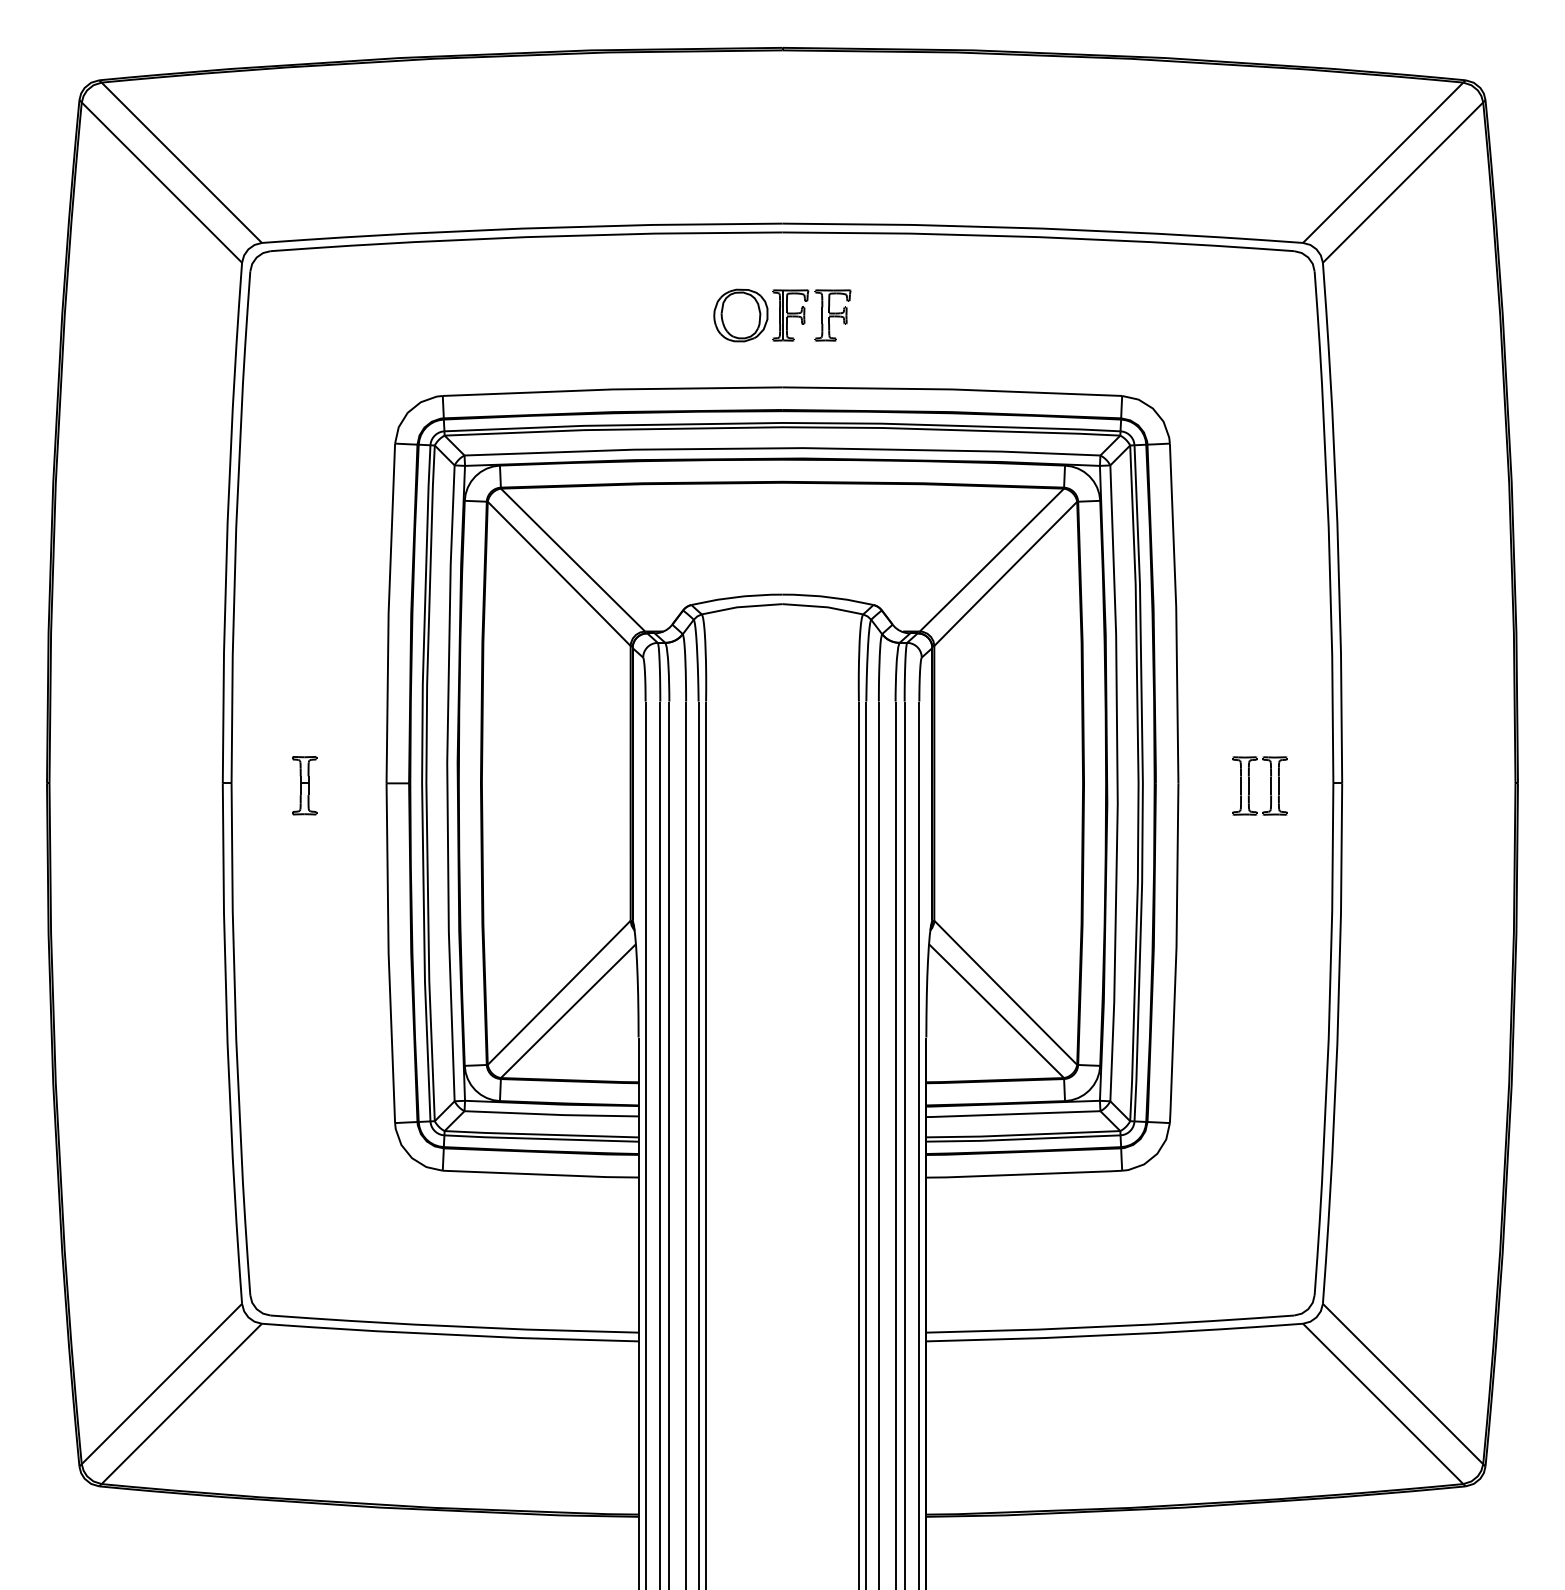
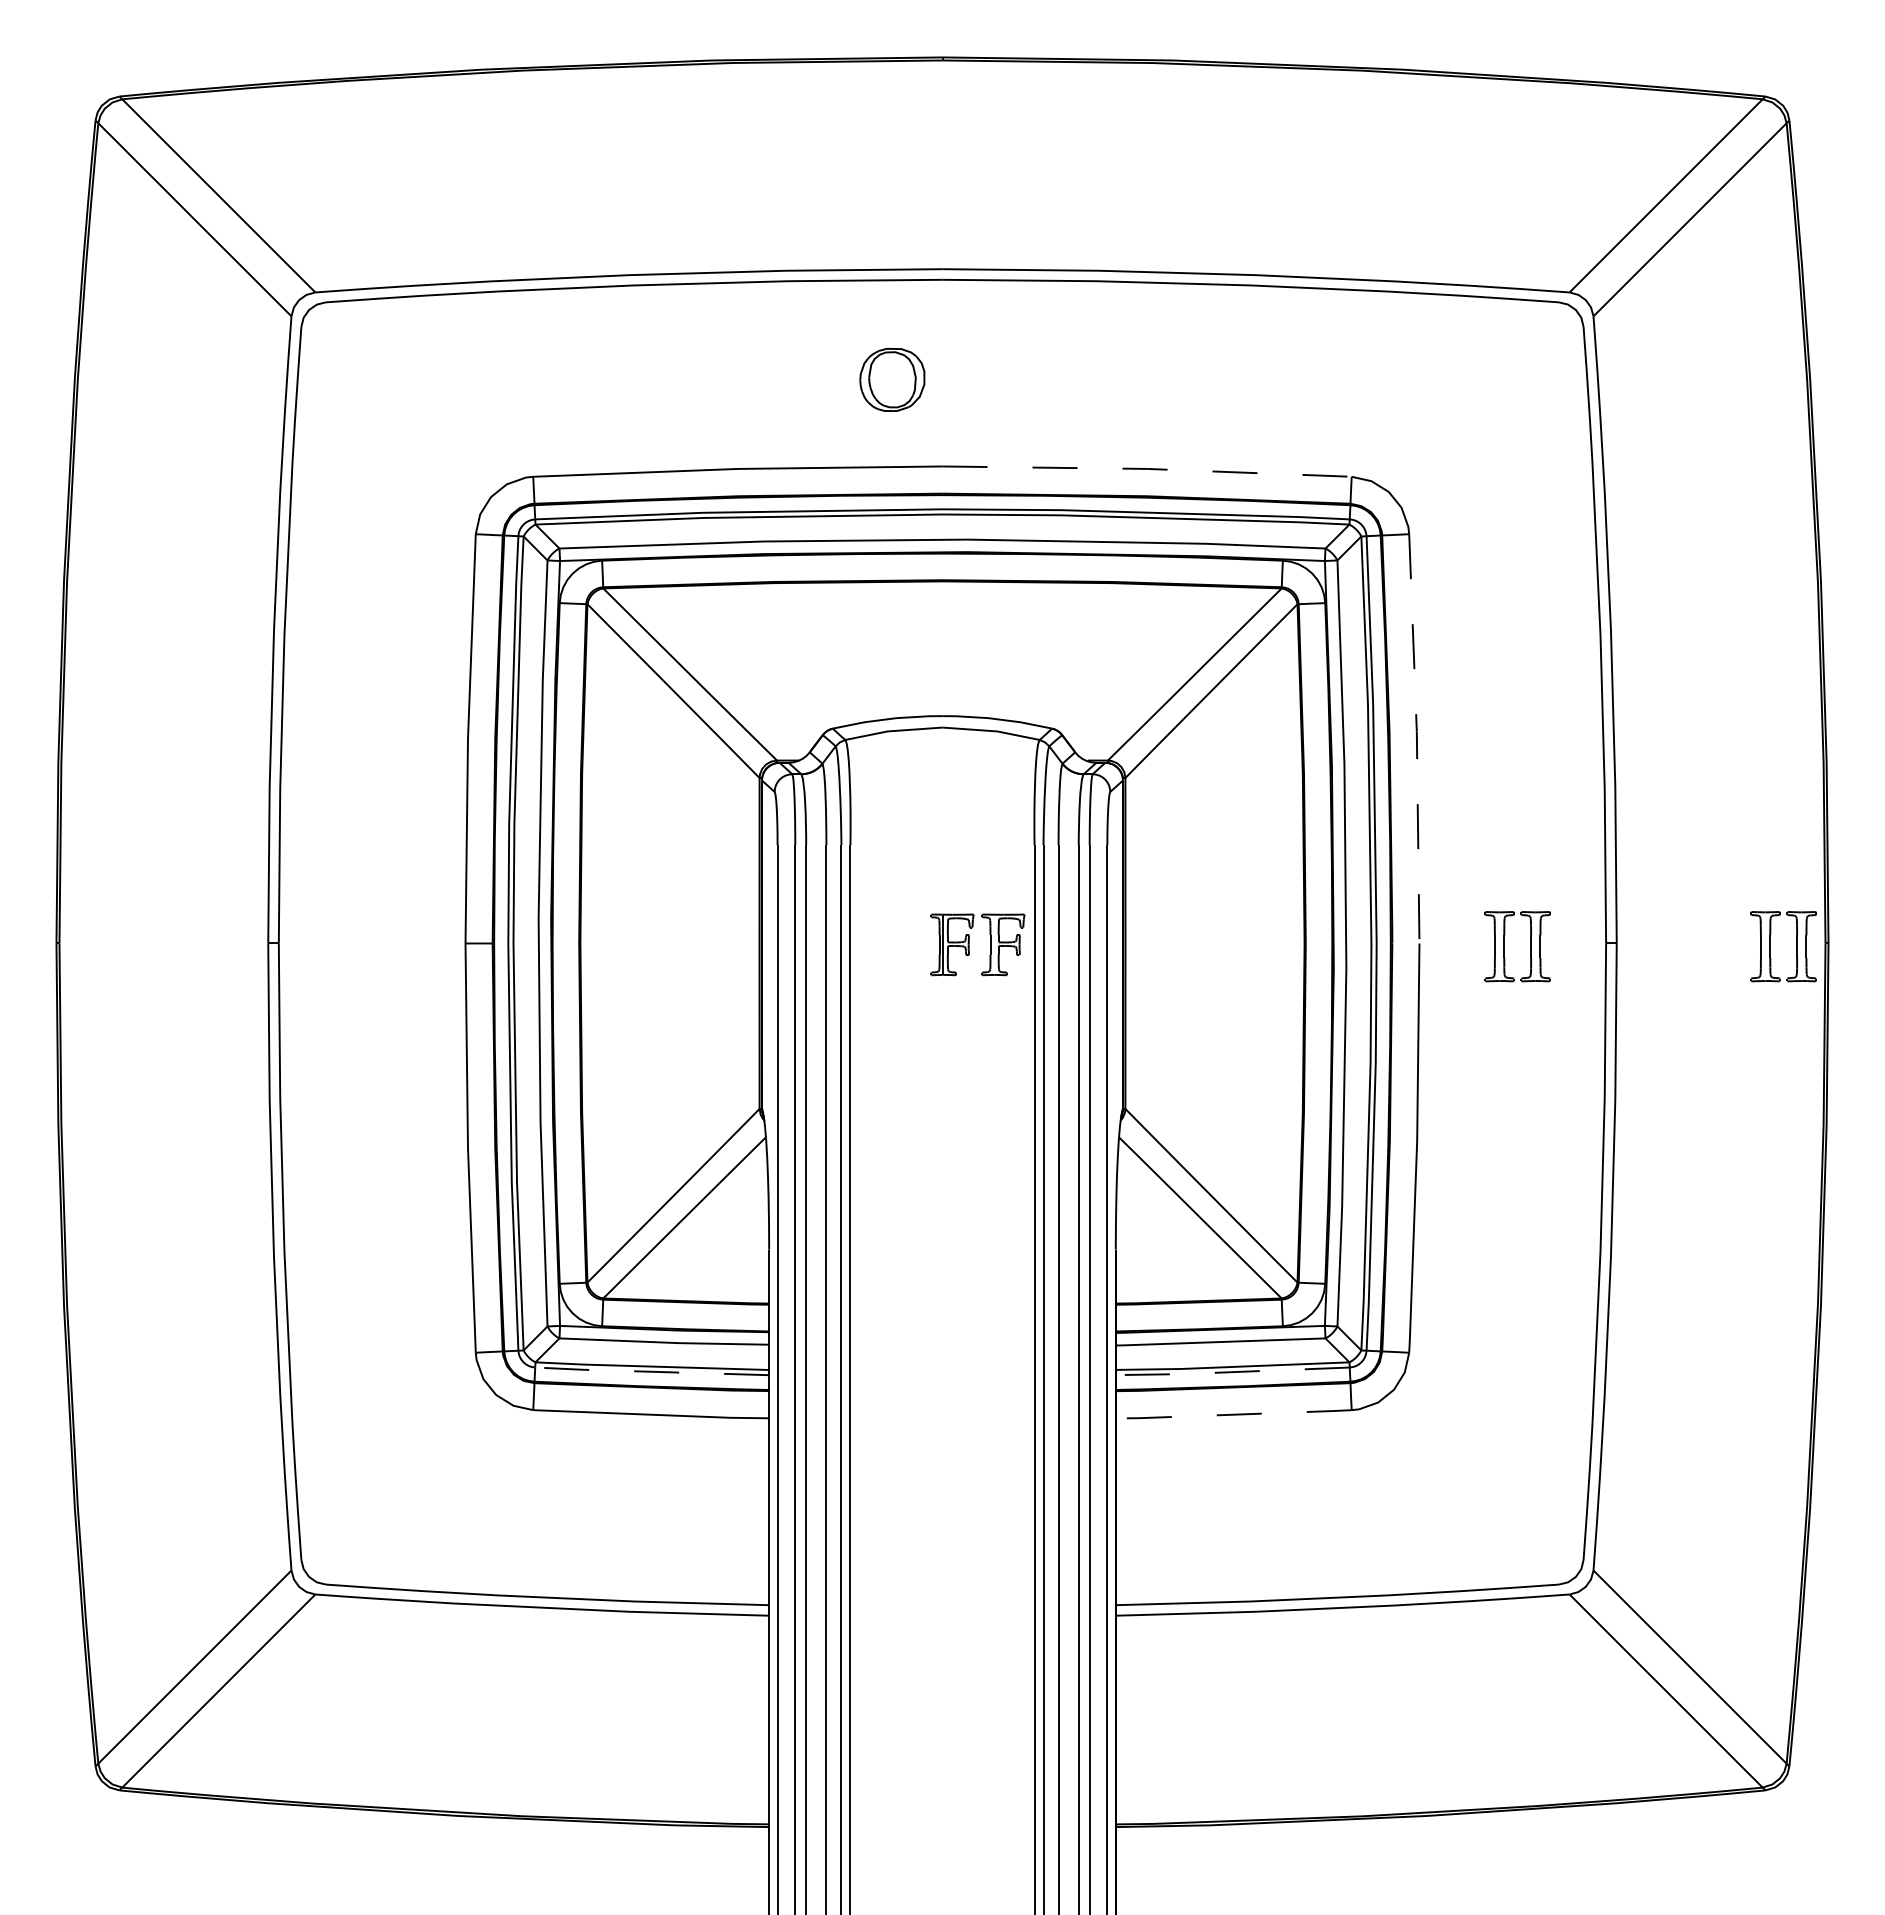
part: (804, 315) -> (969, 944), moved
line: (952, 389) -> (1147, 468), solid -> dashed
line: (1175, 613) -> (1416, 738), solid -> dashed
part: (304, 785) -> (366, 945), removed
part: (1469, 785) -> (1770, 946), added
line: (540, 1138) -> (651, 1371), solid -> dashed
line: (1023, 1139) -> (1232, 1372), solid -> dashed
line: (1024, 1174) -> (1233, 1414), solid -> dashed

